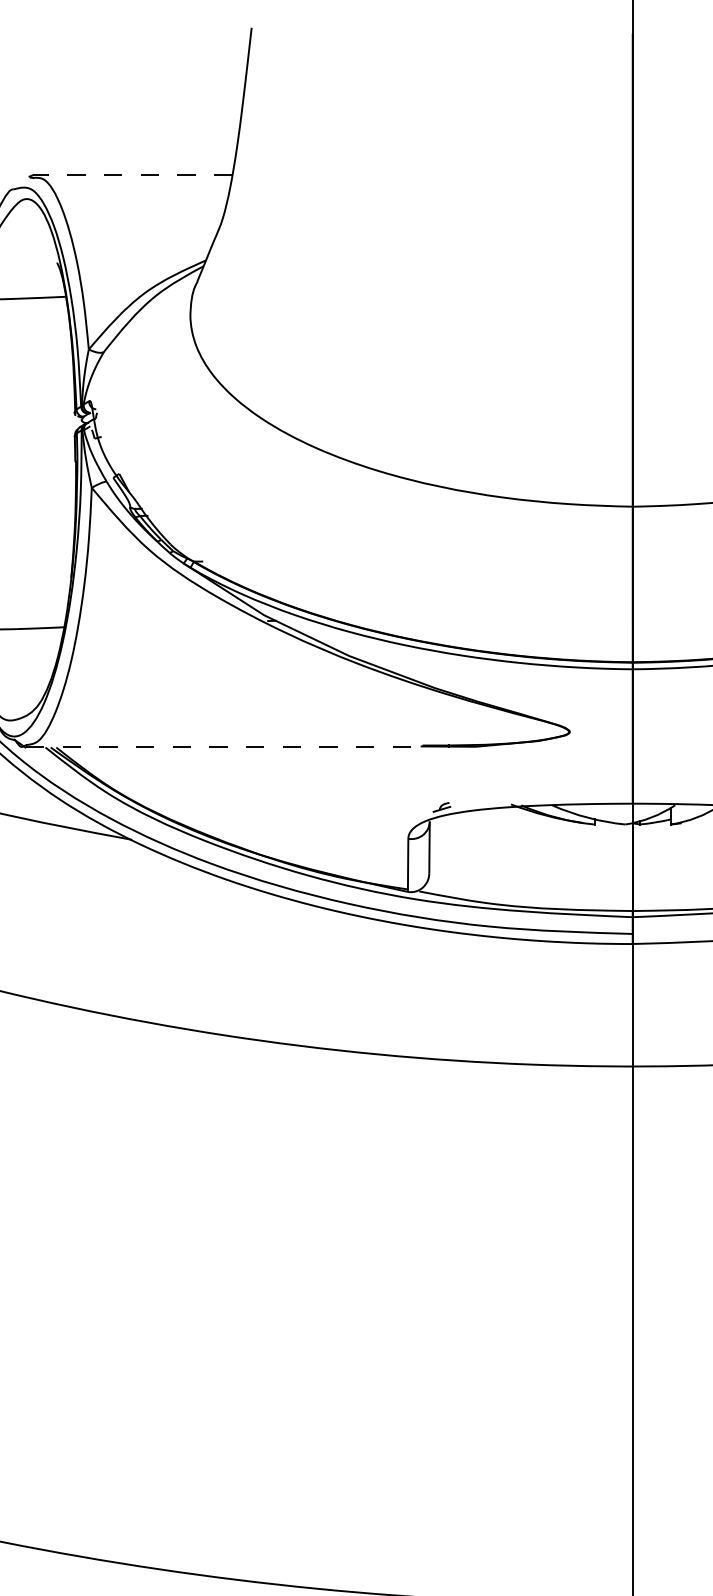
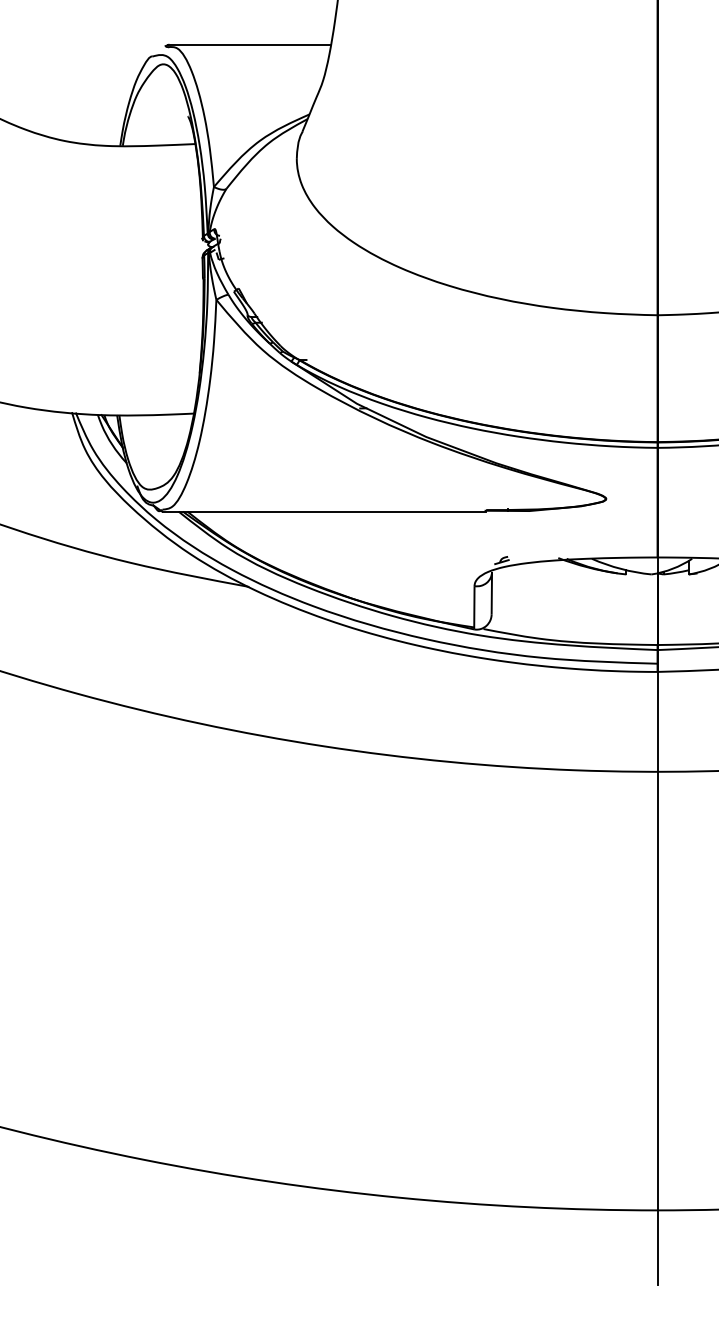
line: (132, 174) -> (249, 44), dashed -> solid
line: (224, 747) -> (324, 511), dashed -> solid

